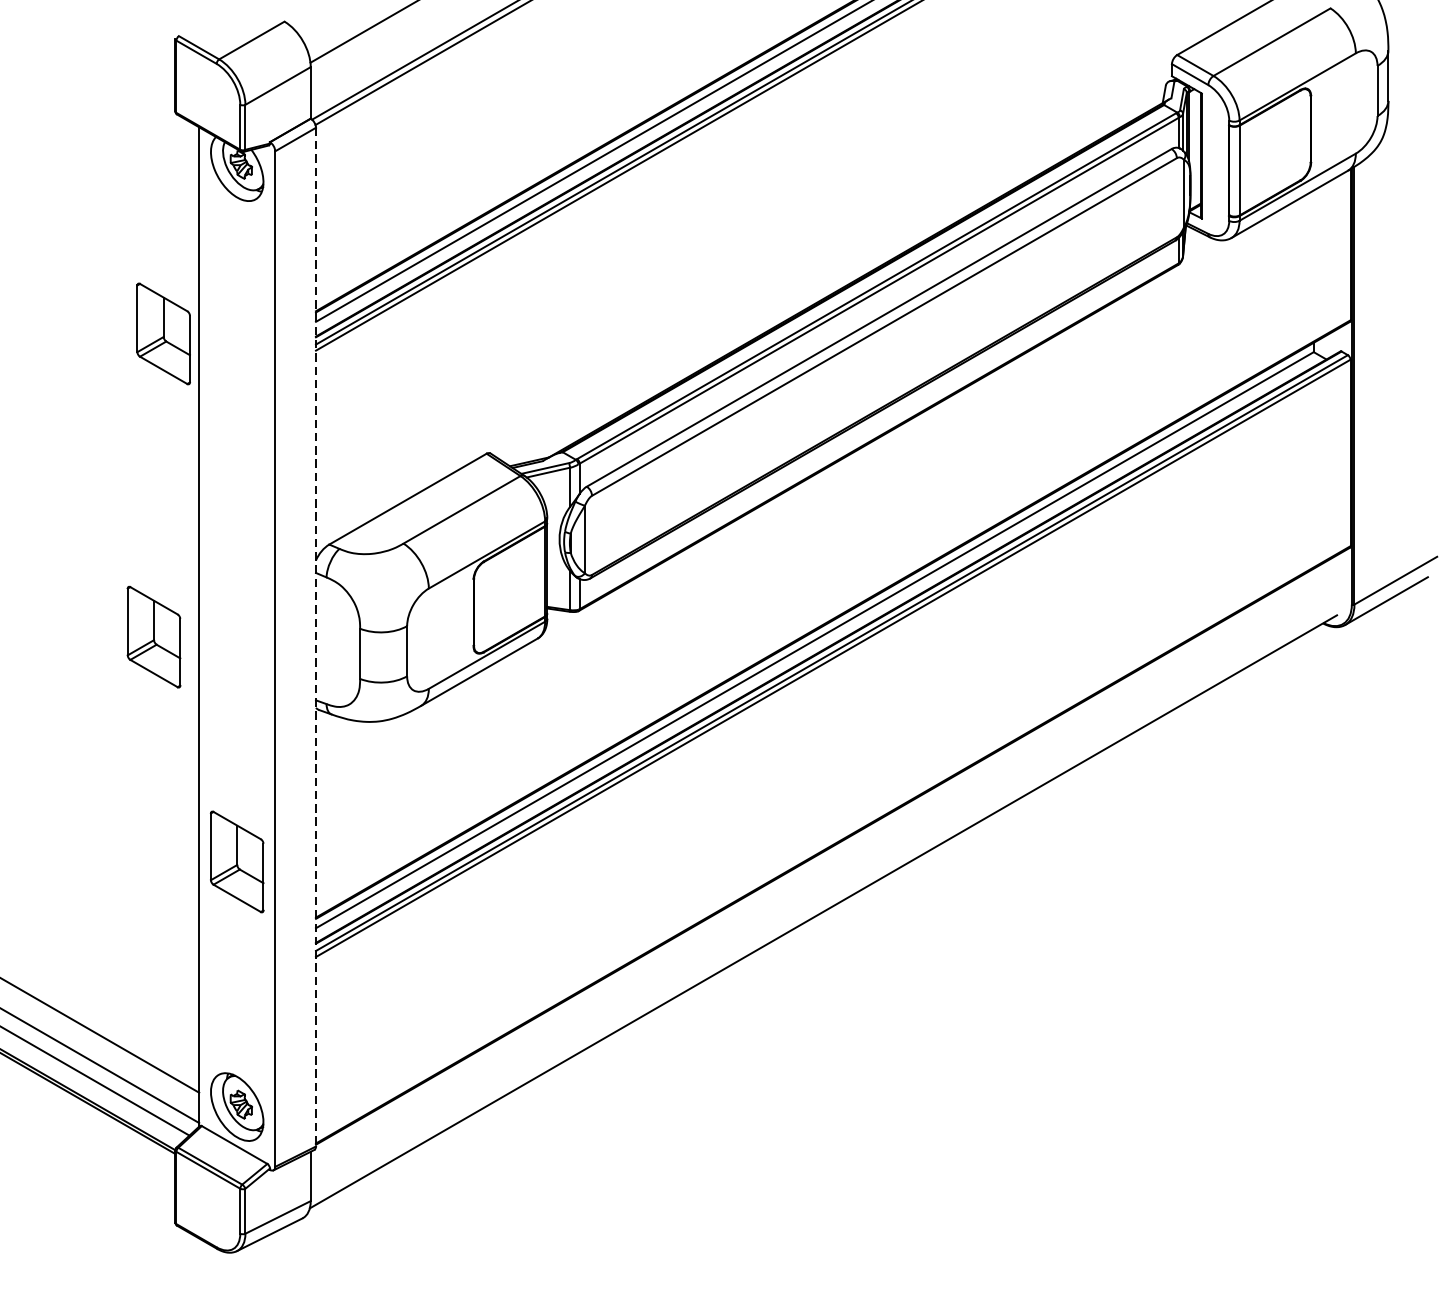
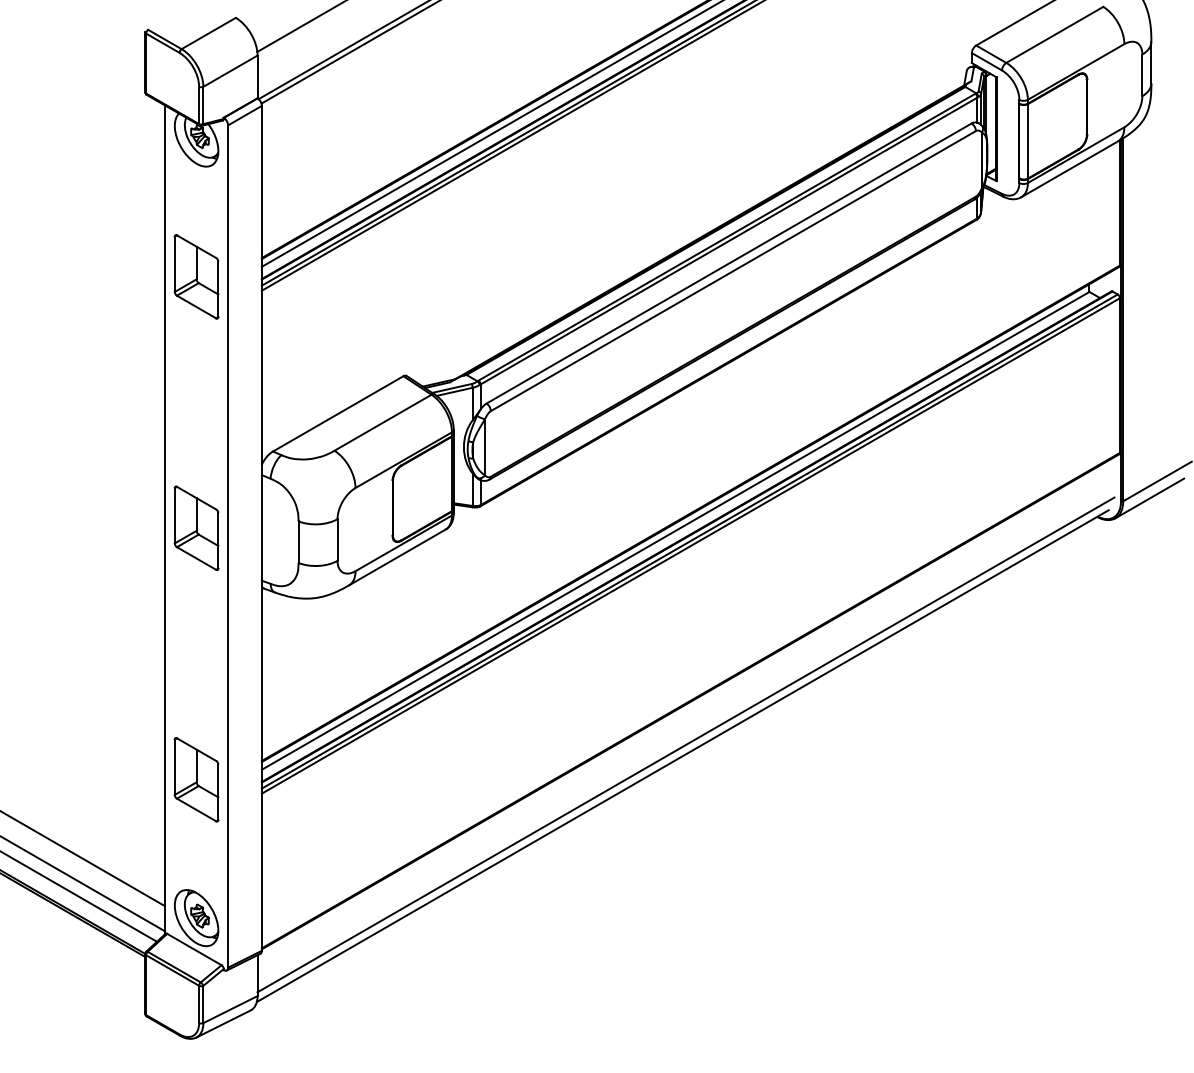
part: (163, 333) -> (196, 276), moved
part: (153, 636) -> (196, 527), moved
line: (315, 637) -> (261, 528), dashed -> solid
part: (237, 861) -> (196, 779), moved
line: (826, 897) -> (685, 744), added

